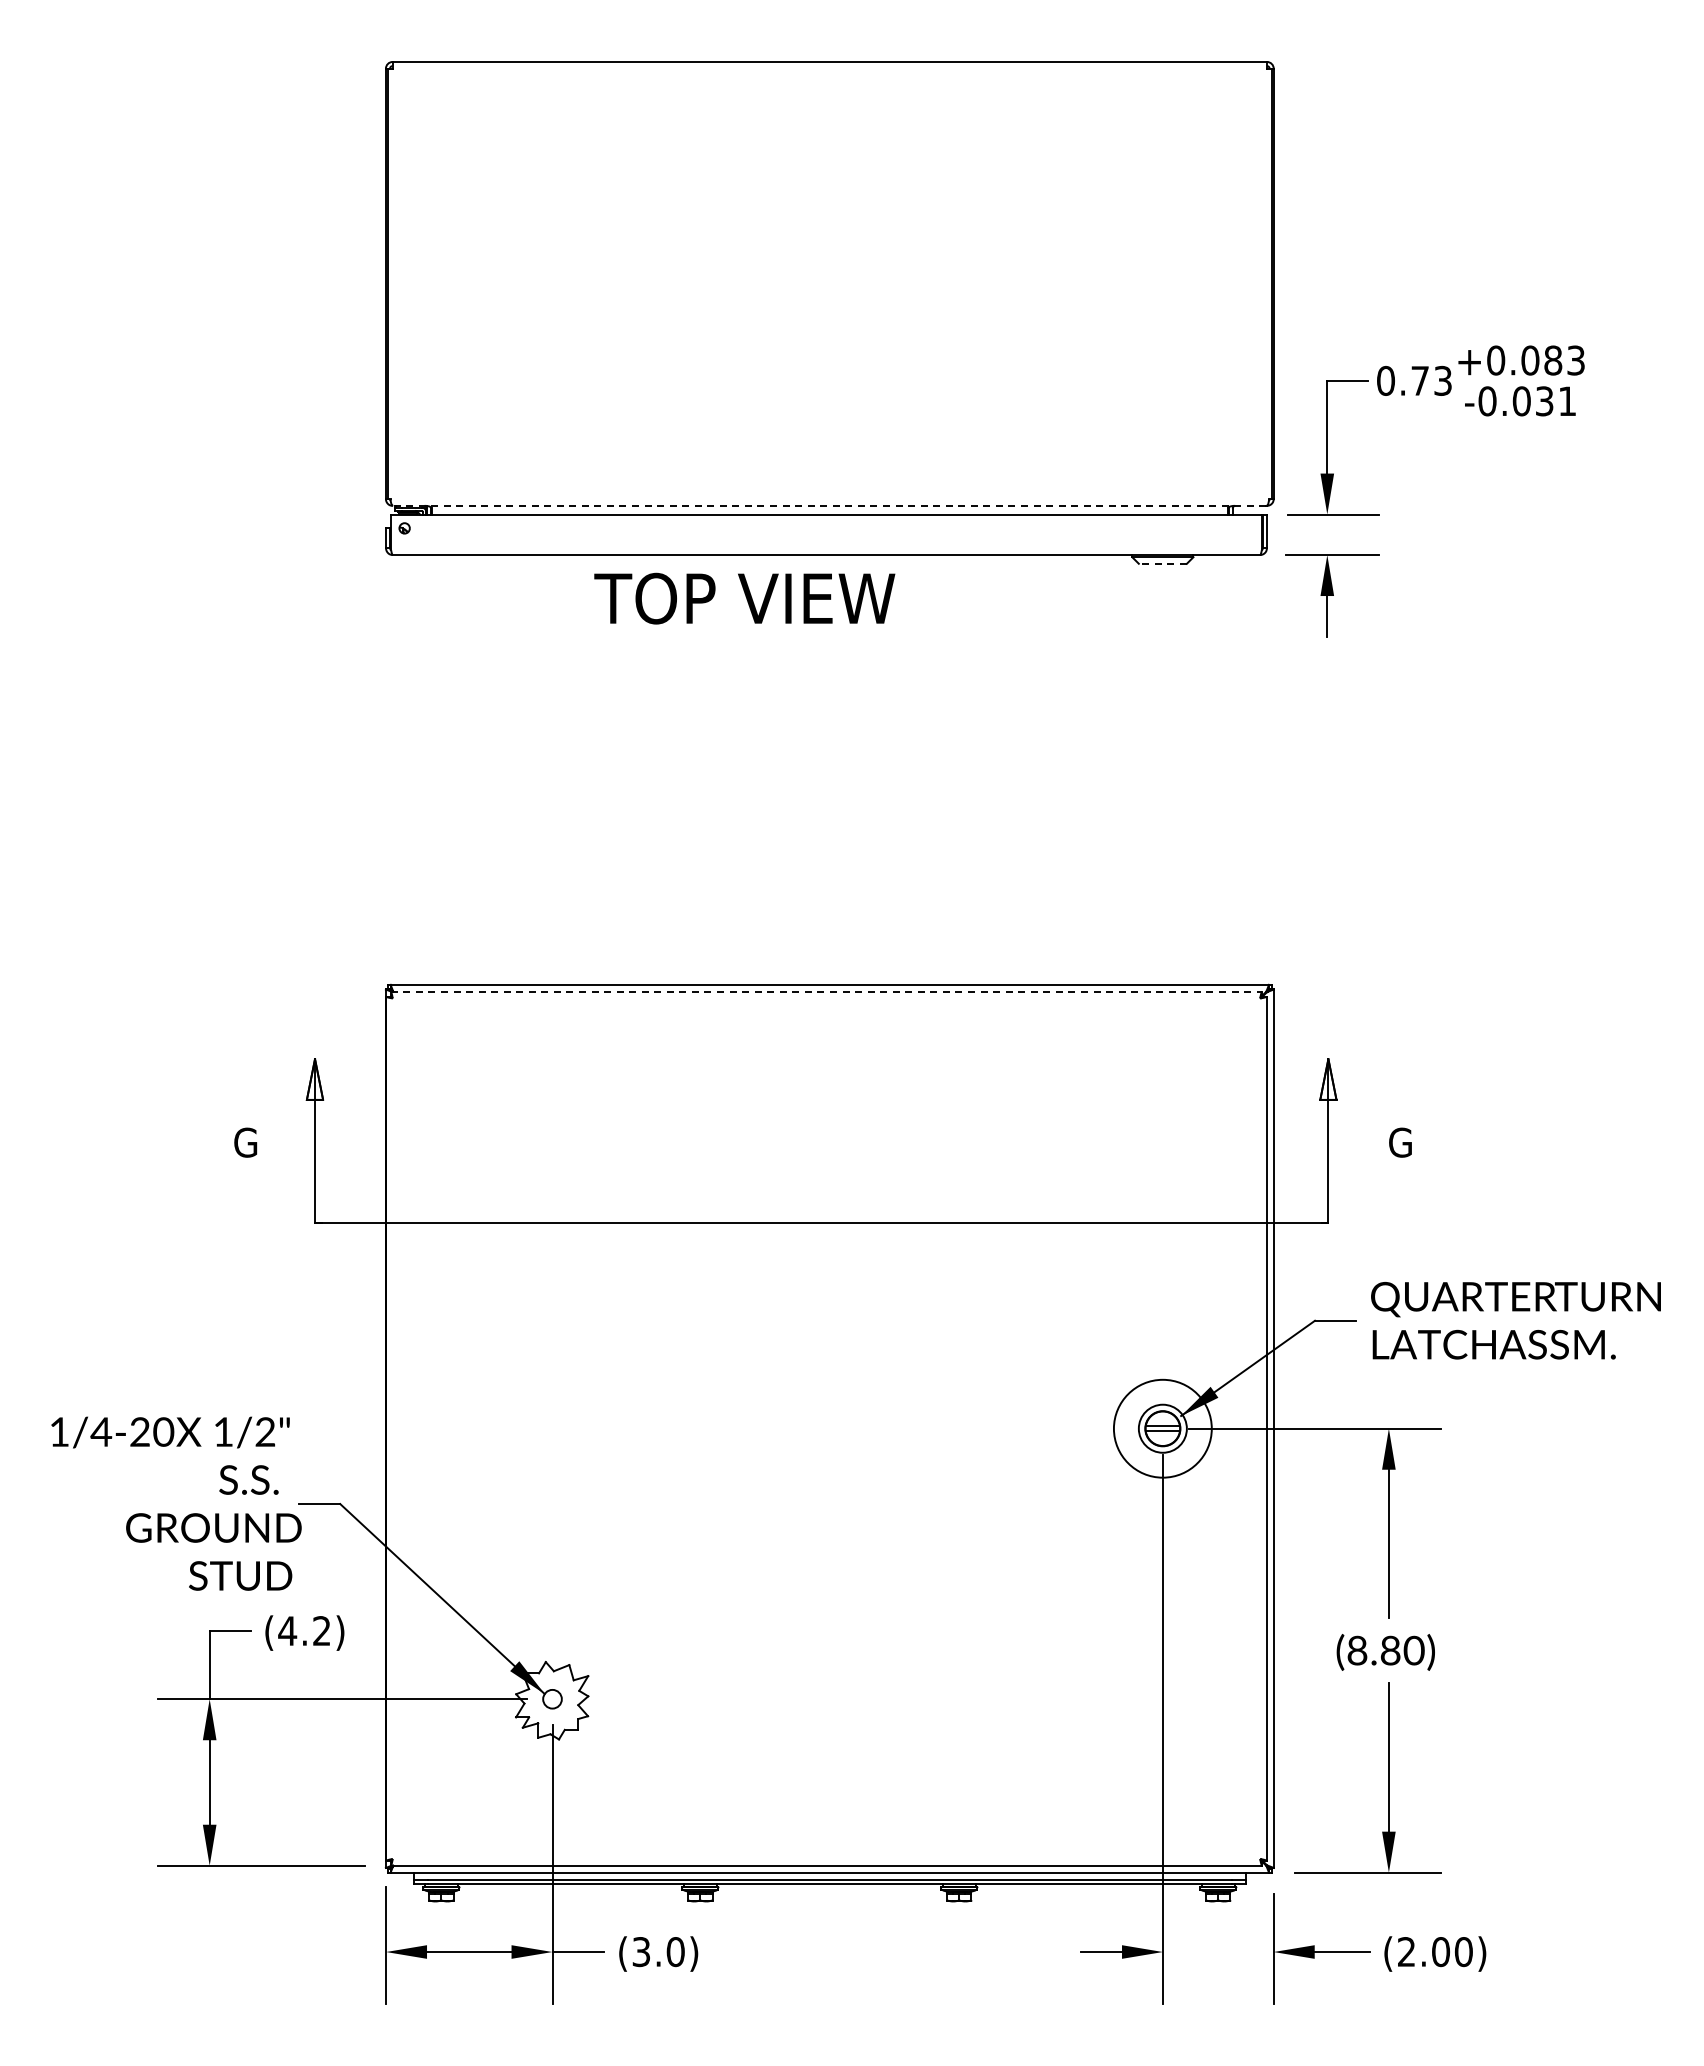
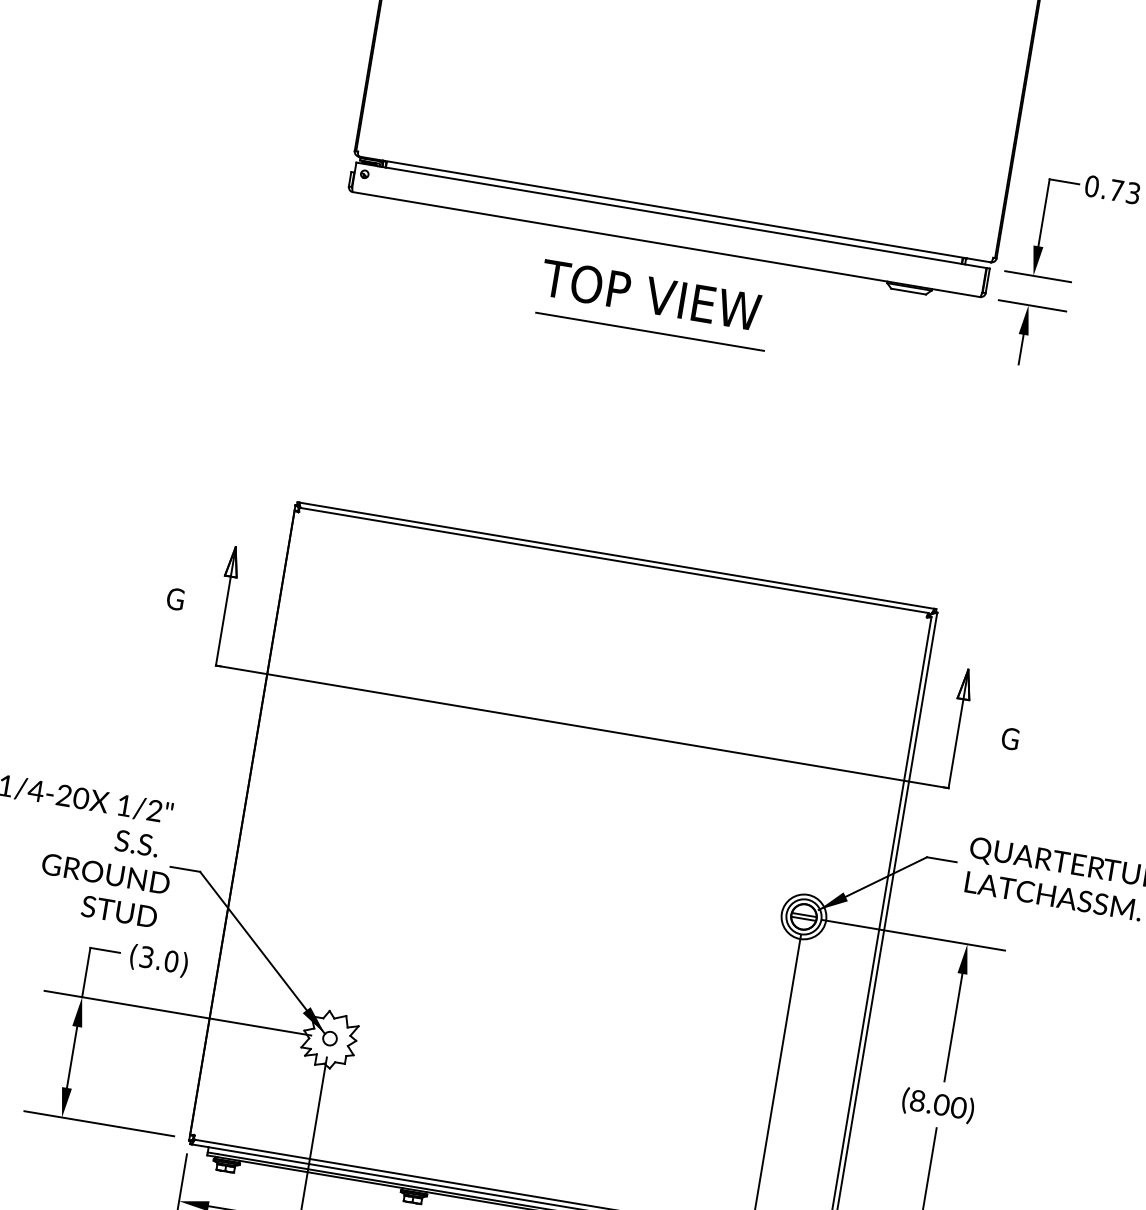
line: (829, 505) -> (674, 209), dashed -> solid
line: (1162, 563) -> (908, 291), dashed -> solid
text: (744, 598) -> (650, 295), moved
line: (823, 676) -> (649, 332), added
line: (826, 991) -> (613, 560), dashed -> solid
circle: (1162, 1428) -> (803, 916), size x0.62
text: (304, 1631) -> (158, 959), (4.2) -> (3.0)
text: (1390, 1651) -> (941, 1105), (8.80) -> (8.00)

